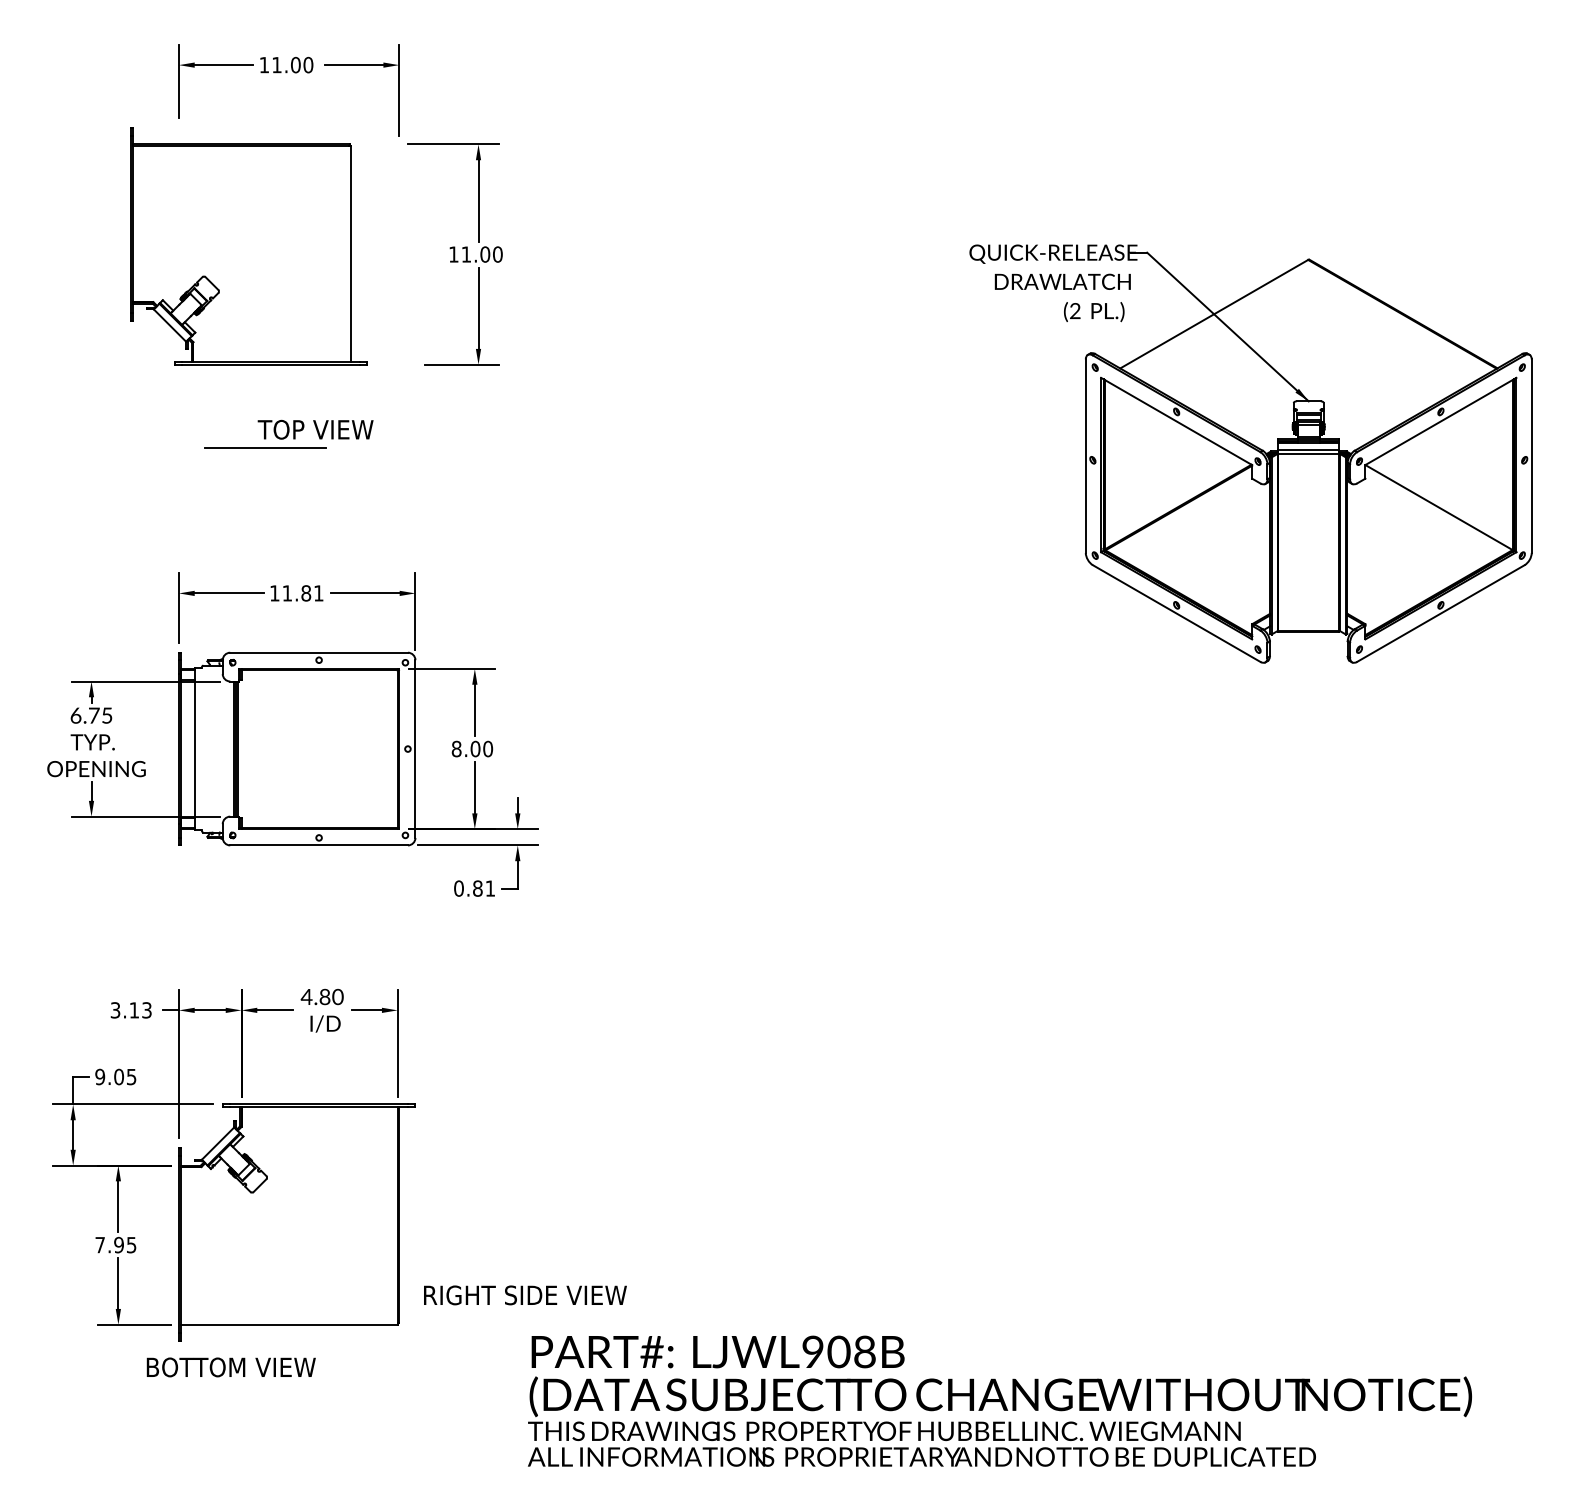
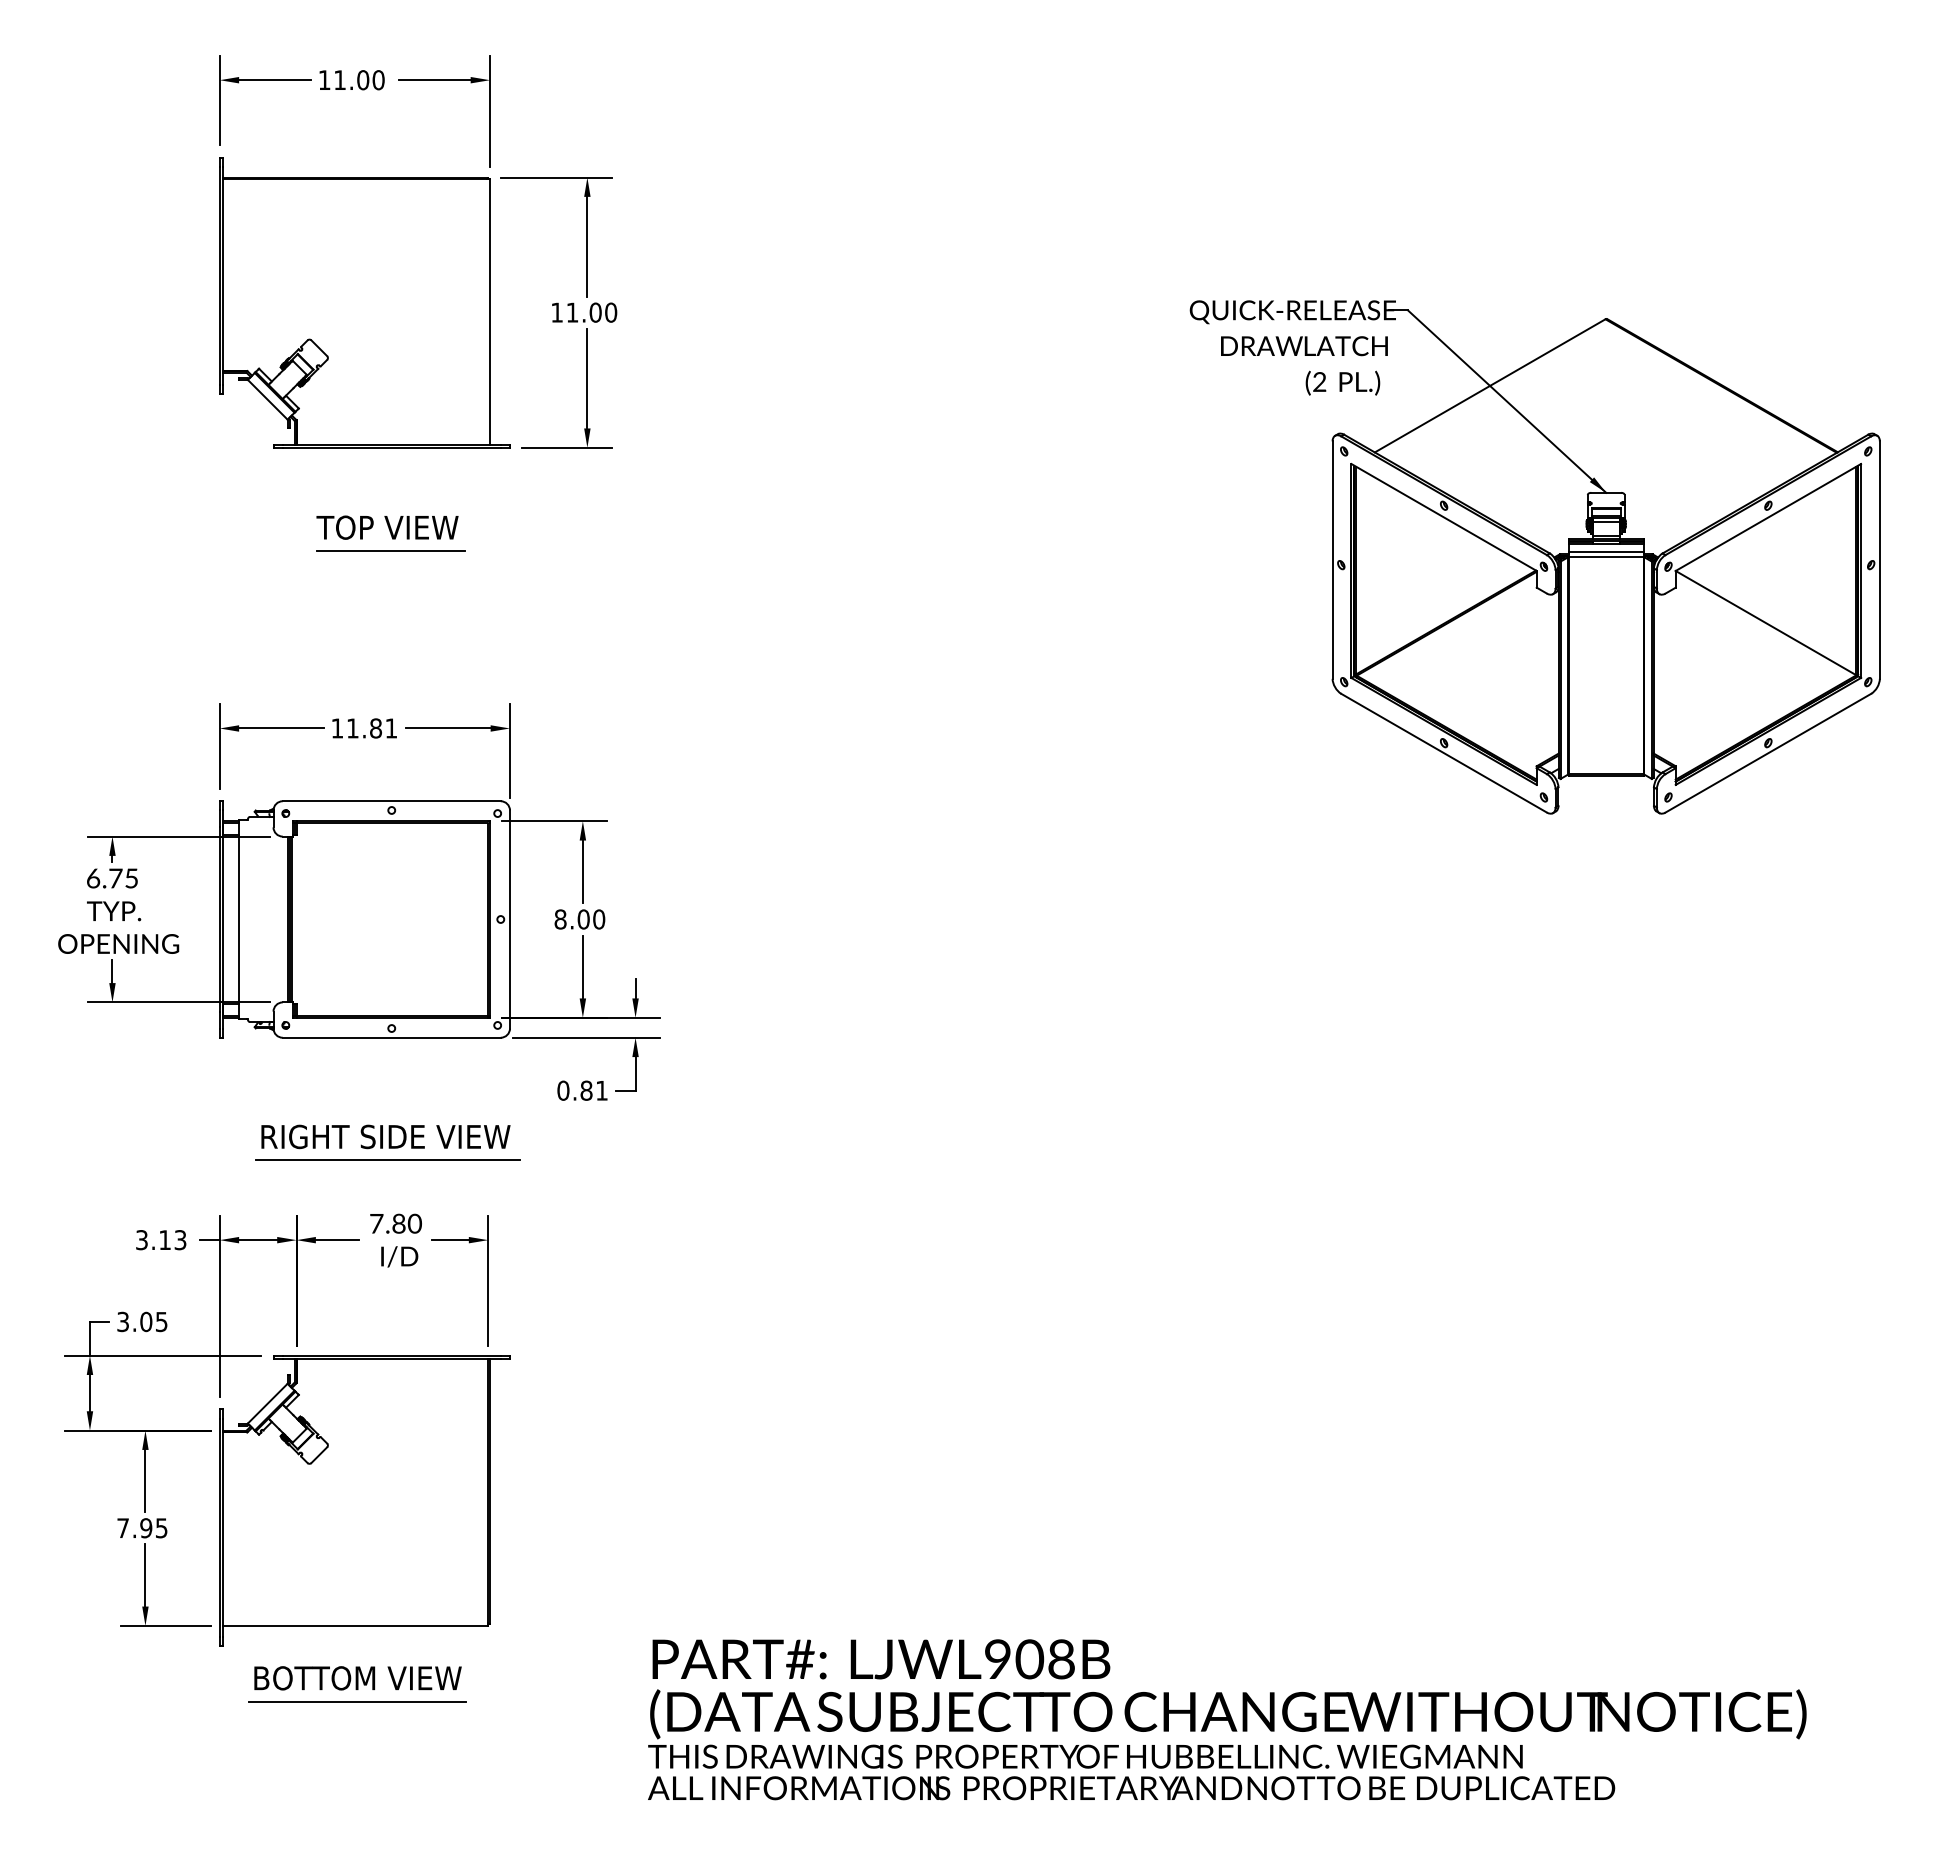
part: (248, 246) -> (364, 302), moved
line: (265, 447) -> (390, 550), moved
line: (316, 945) -> (388, 1160), added
text: (306, 996) -> (376, 1223), 4.80 -> 7.80
text: (100, 1076) -> (123, 1321), 9.05 -> 3.05
text: (525, 1295) -> (385, 1136), moved
text: (230, 1367) -> (357, 1678), moved
line: (291, 1386) -> (357, 1701), added

